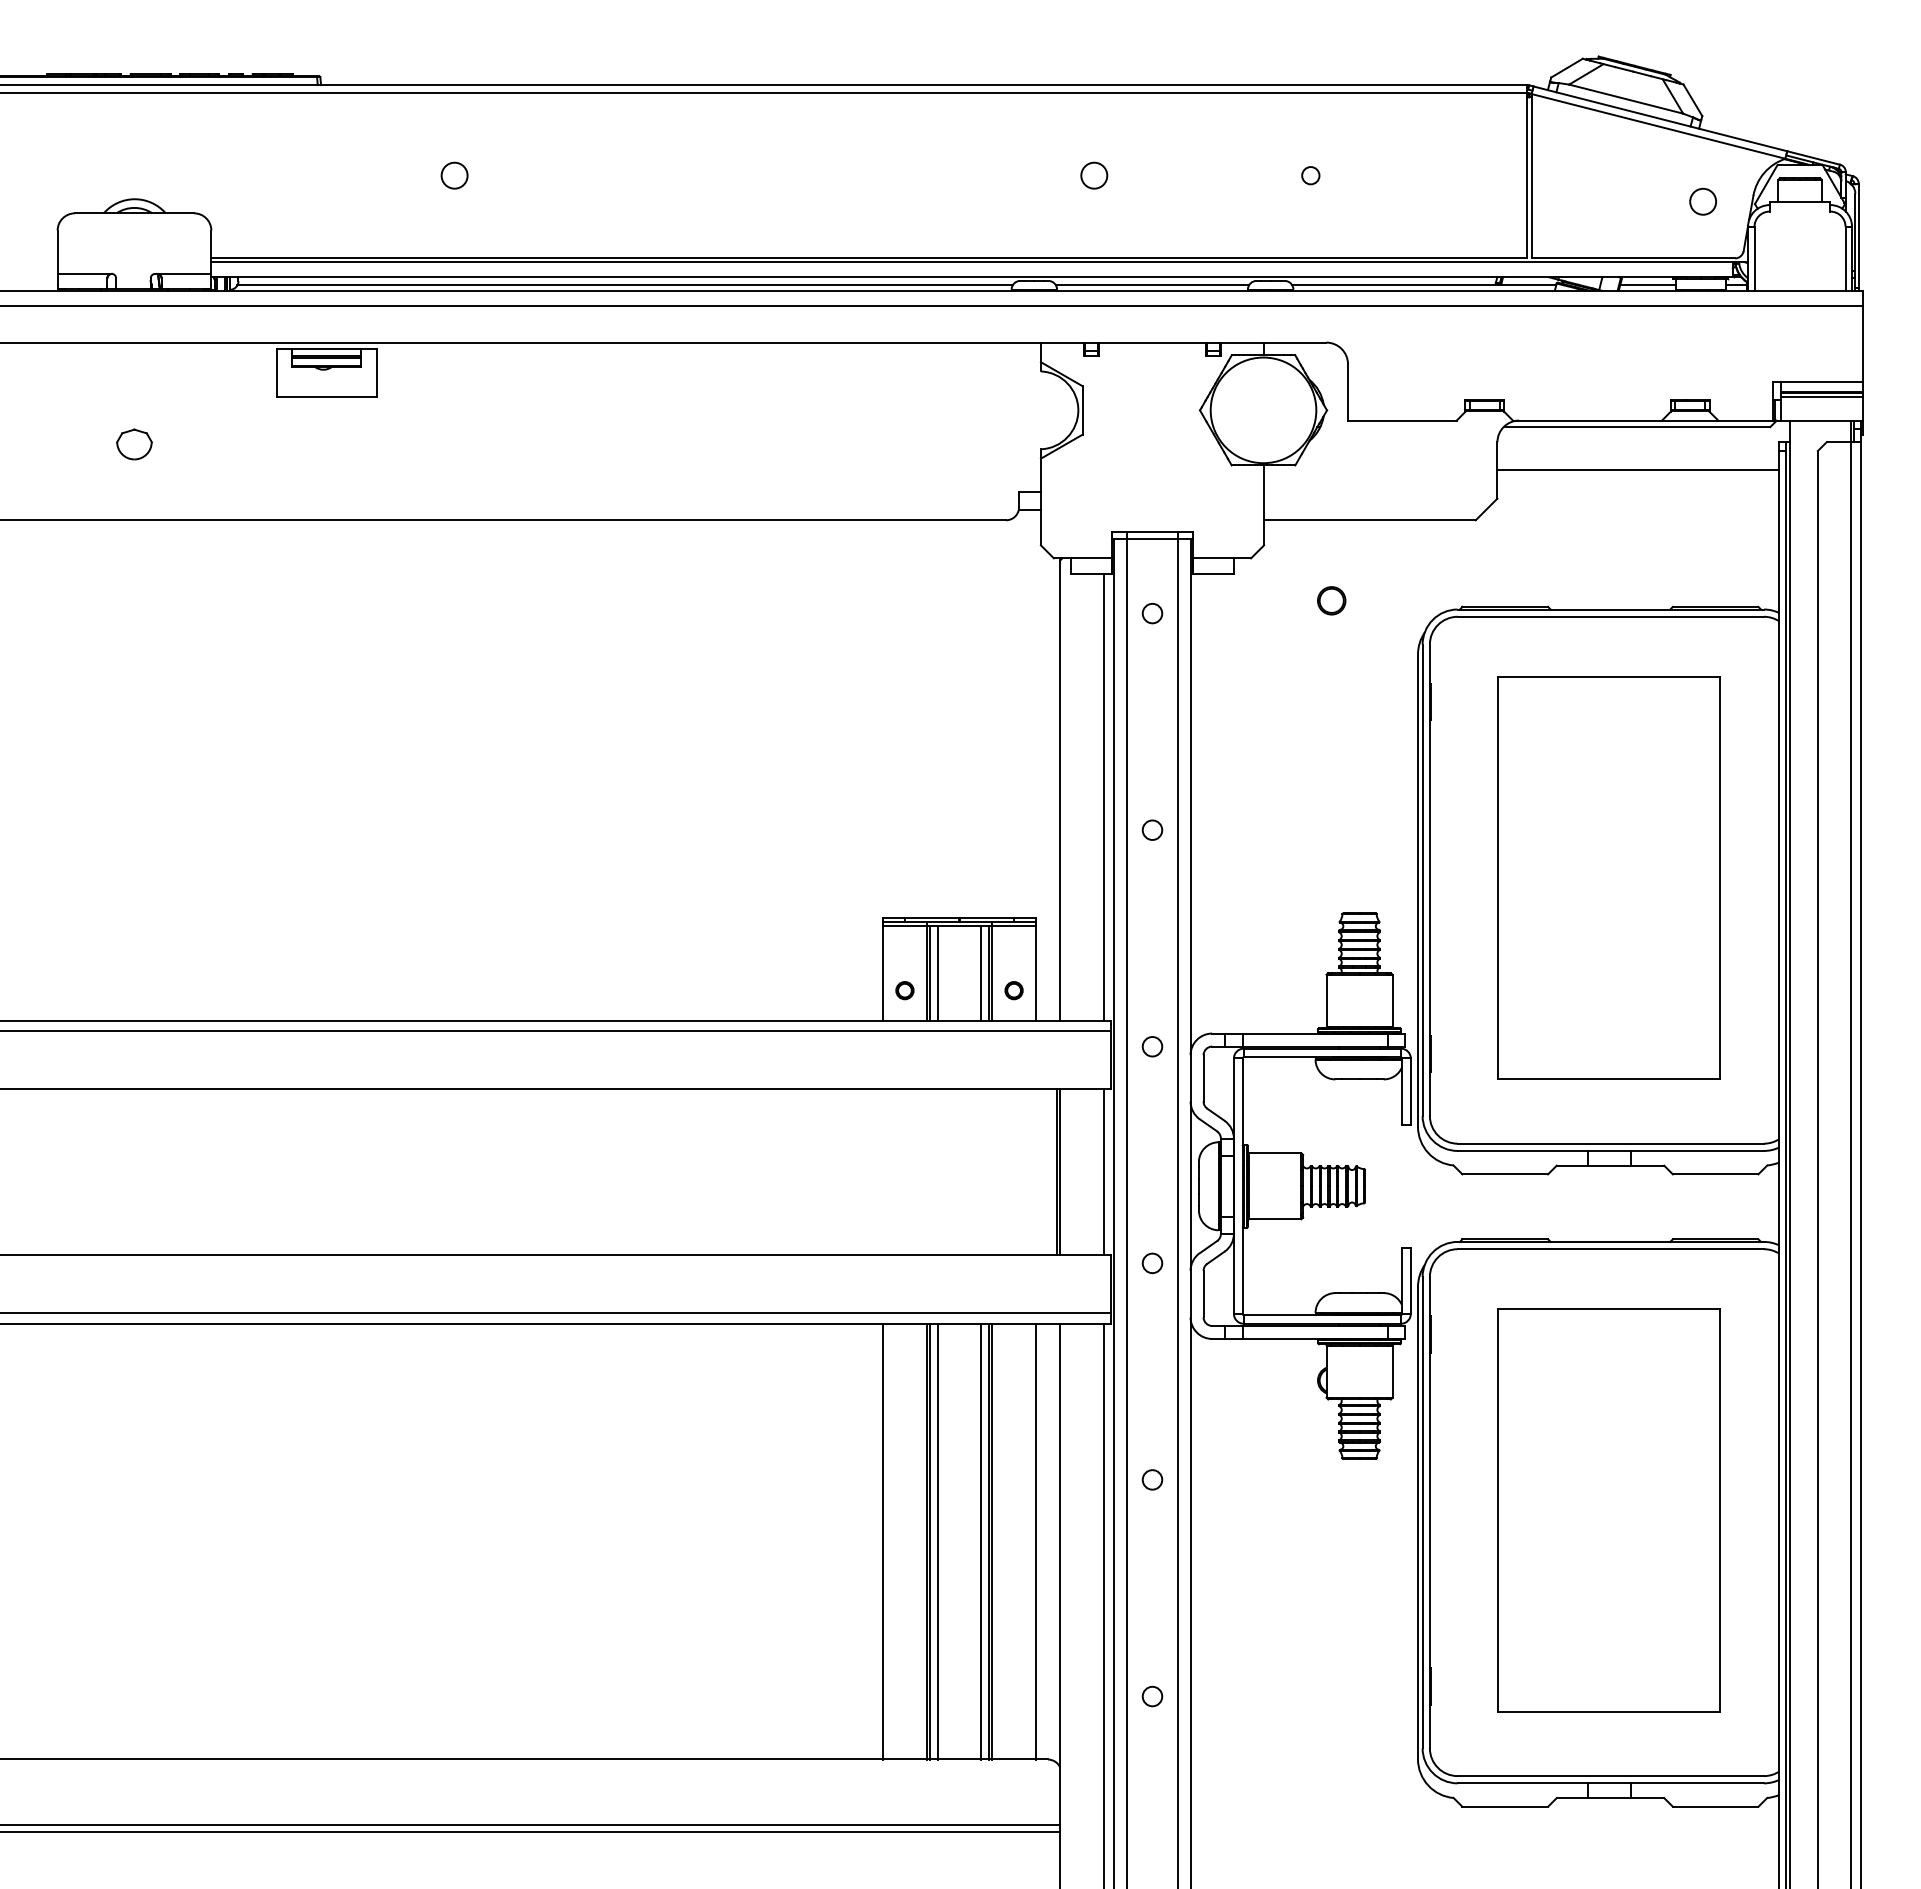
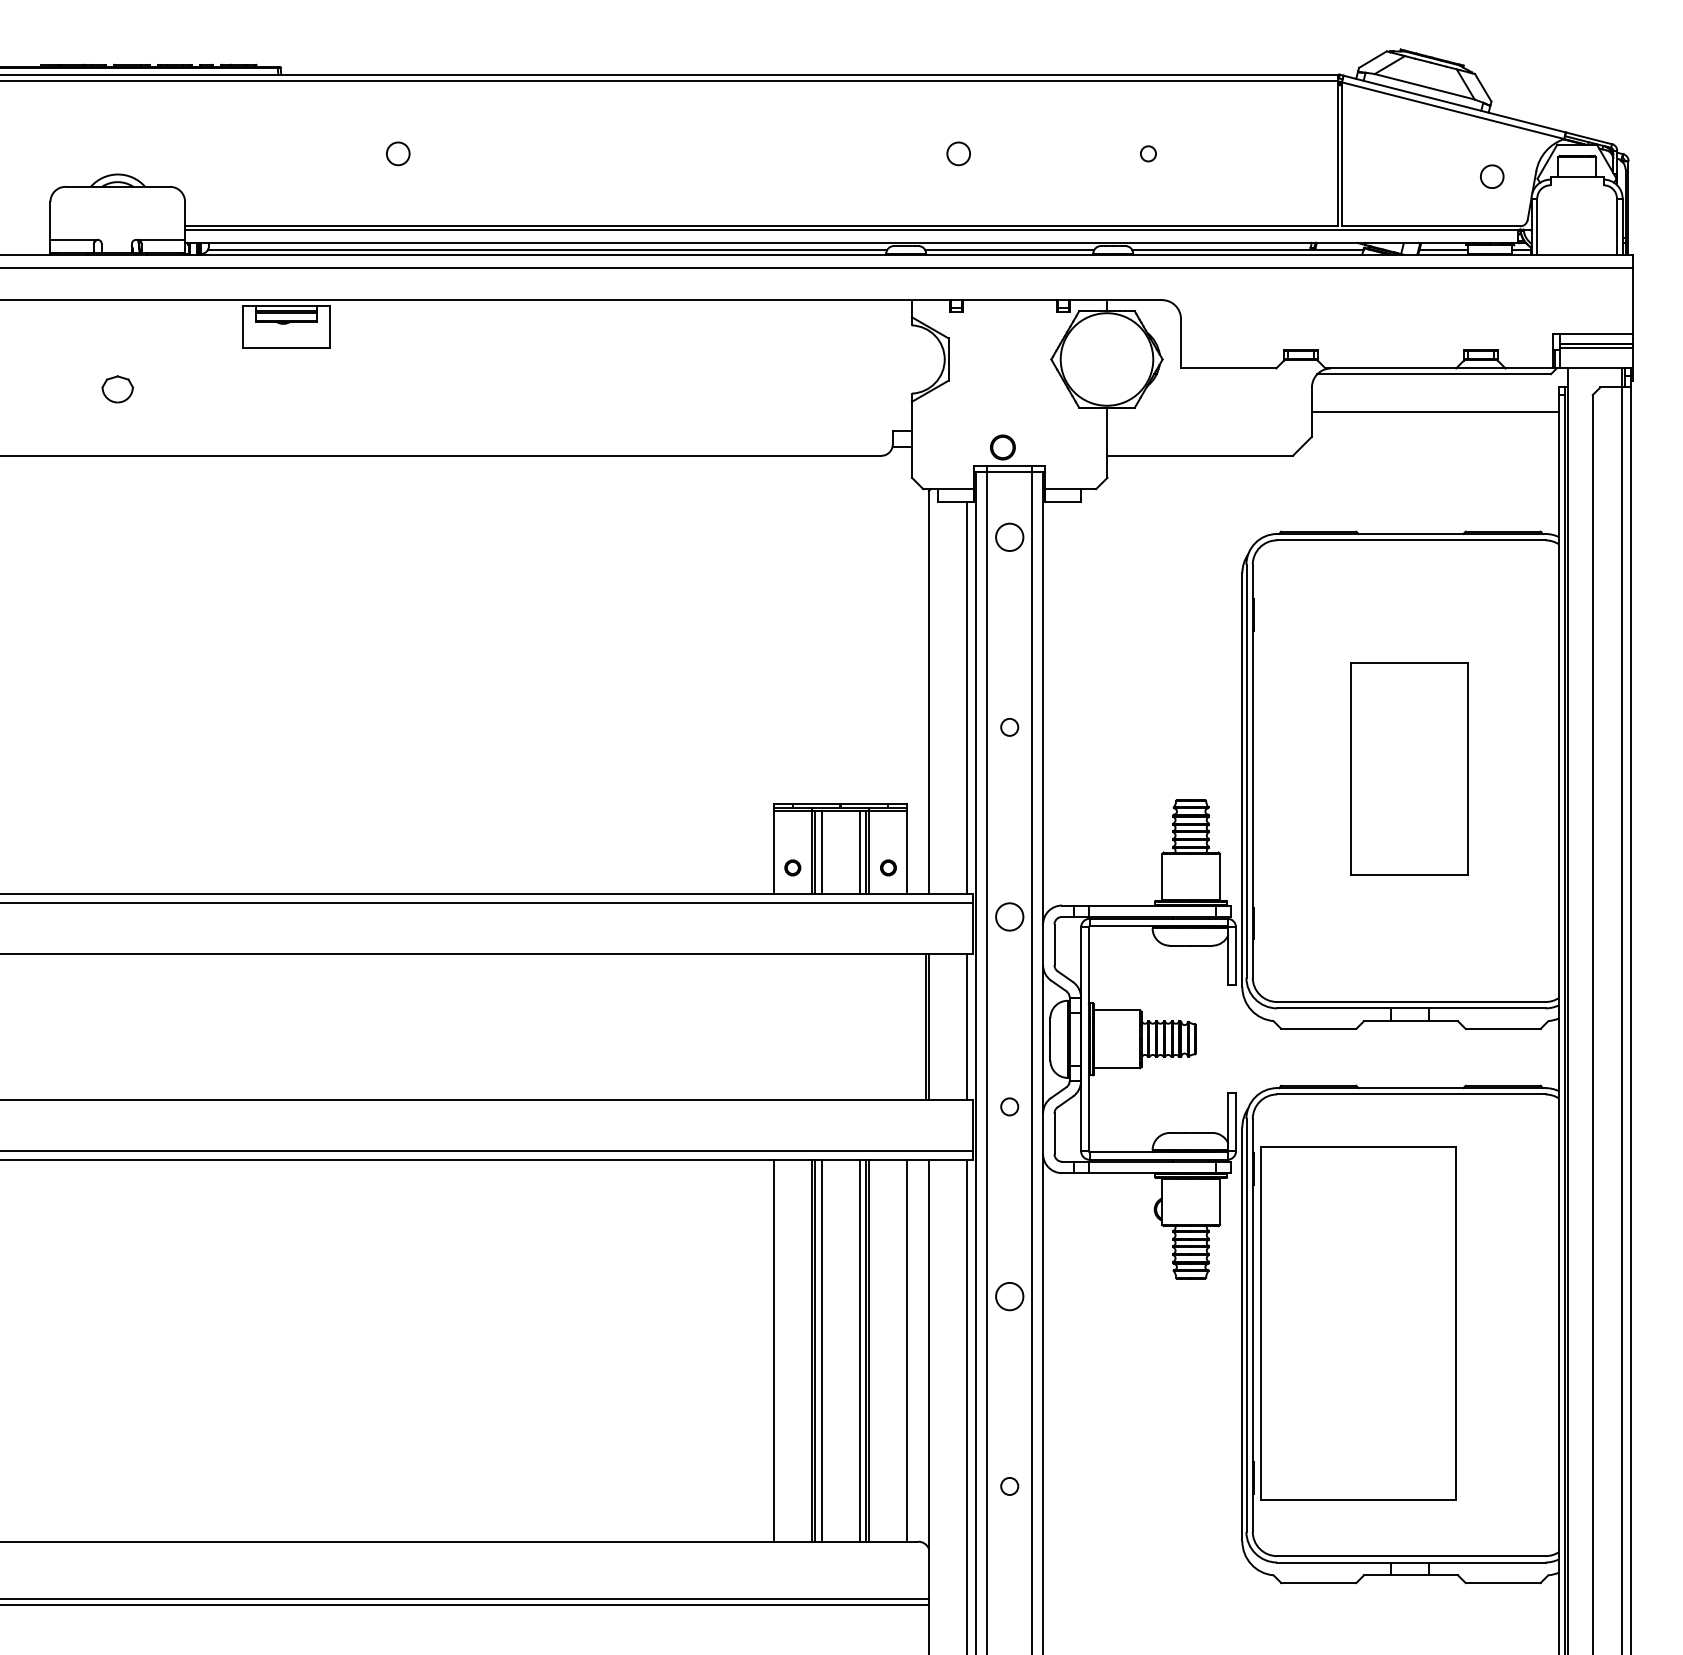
part: (1331, 600) -> (1002, 447), moved
circle: (1152, 613) -> (1009, 537), size x1.6
part: (1608, 877) -> (1409, 768), size x0.6
circle: (1152, 1046) -> (1009, 916), size x1.6
circle: (1152, 1479) -> (1009, 1296), size x1.6
part: (1608, 1510) -> (1357, 1323), moved

